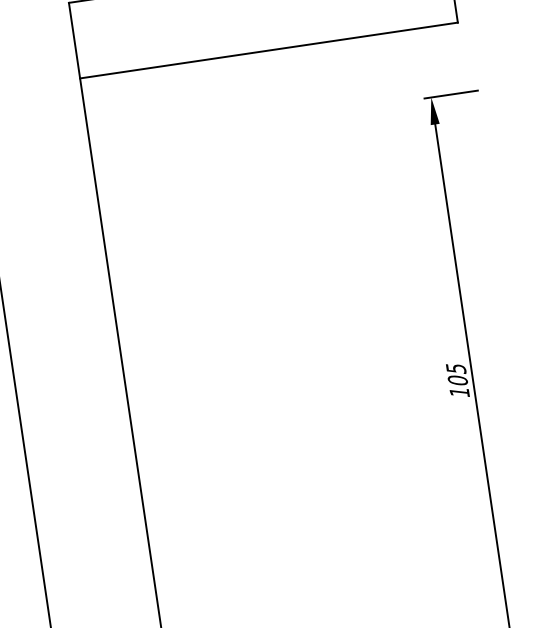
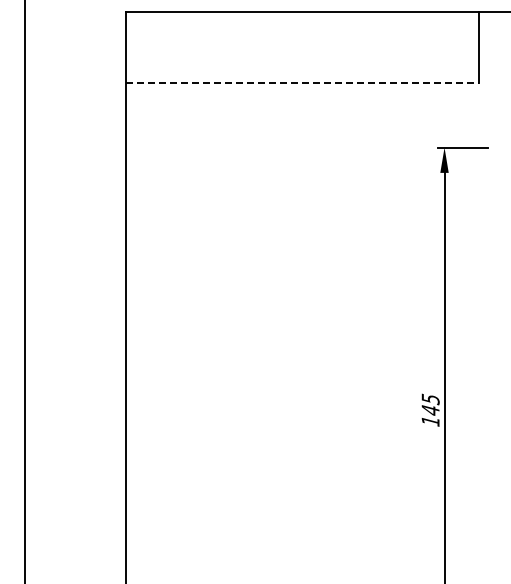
line: (269, 50) -> (302, 82), solid -> dashed
text: (457, 380) -> (430, 410), 105 -> 145

